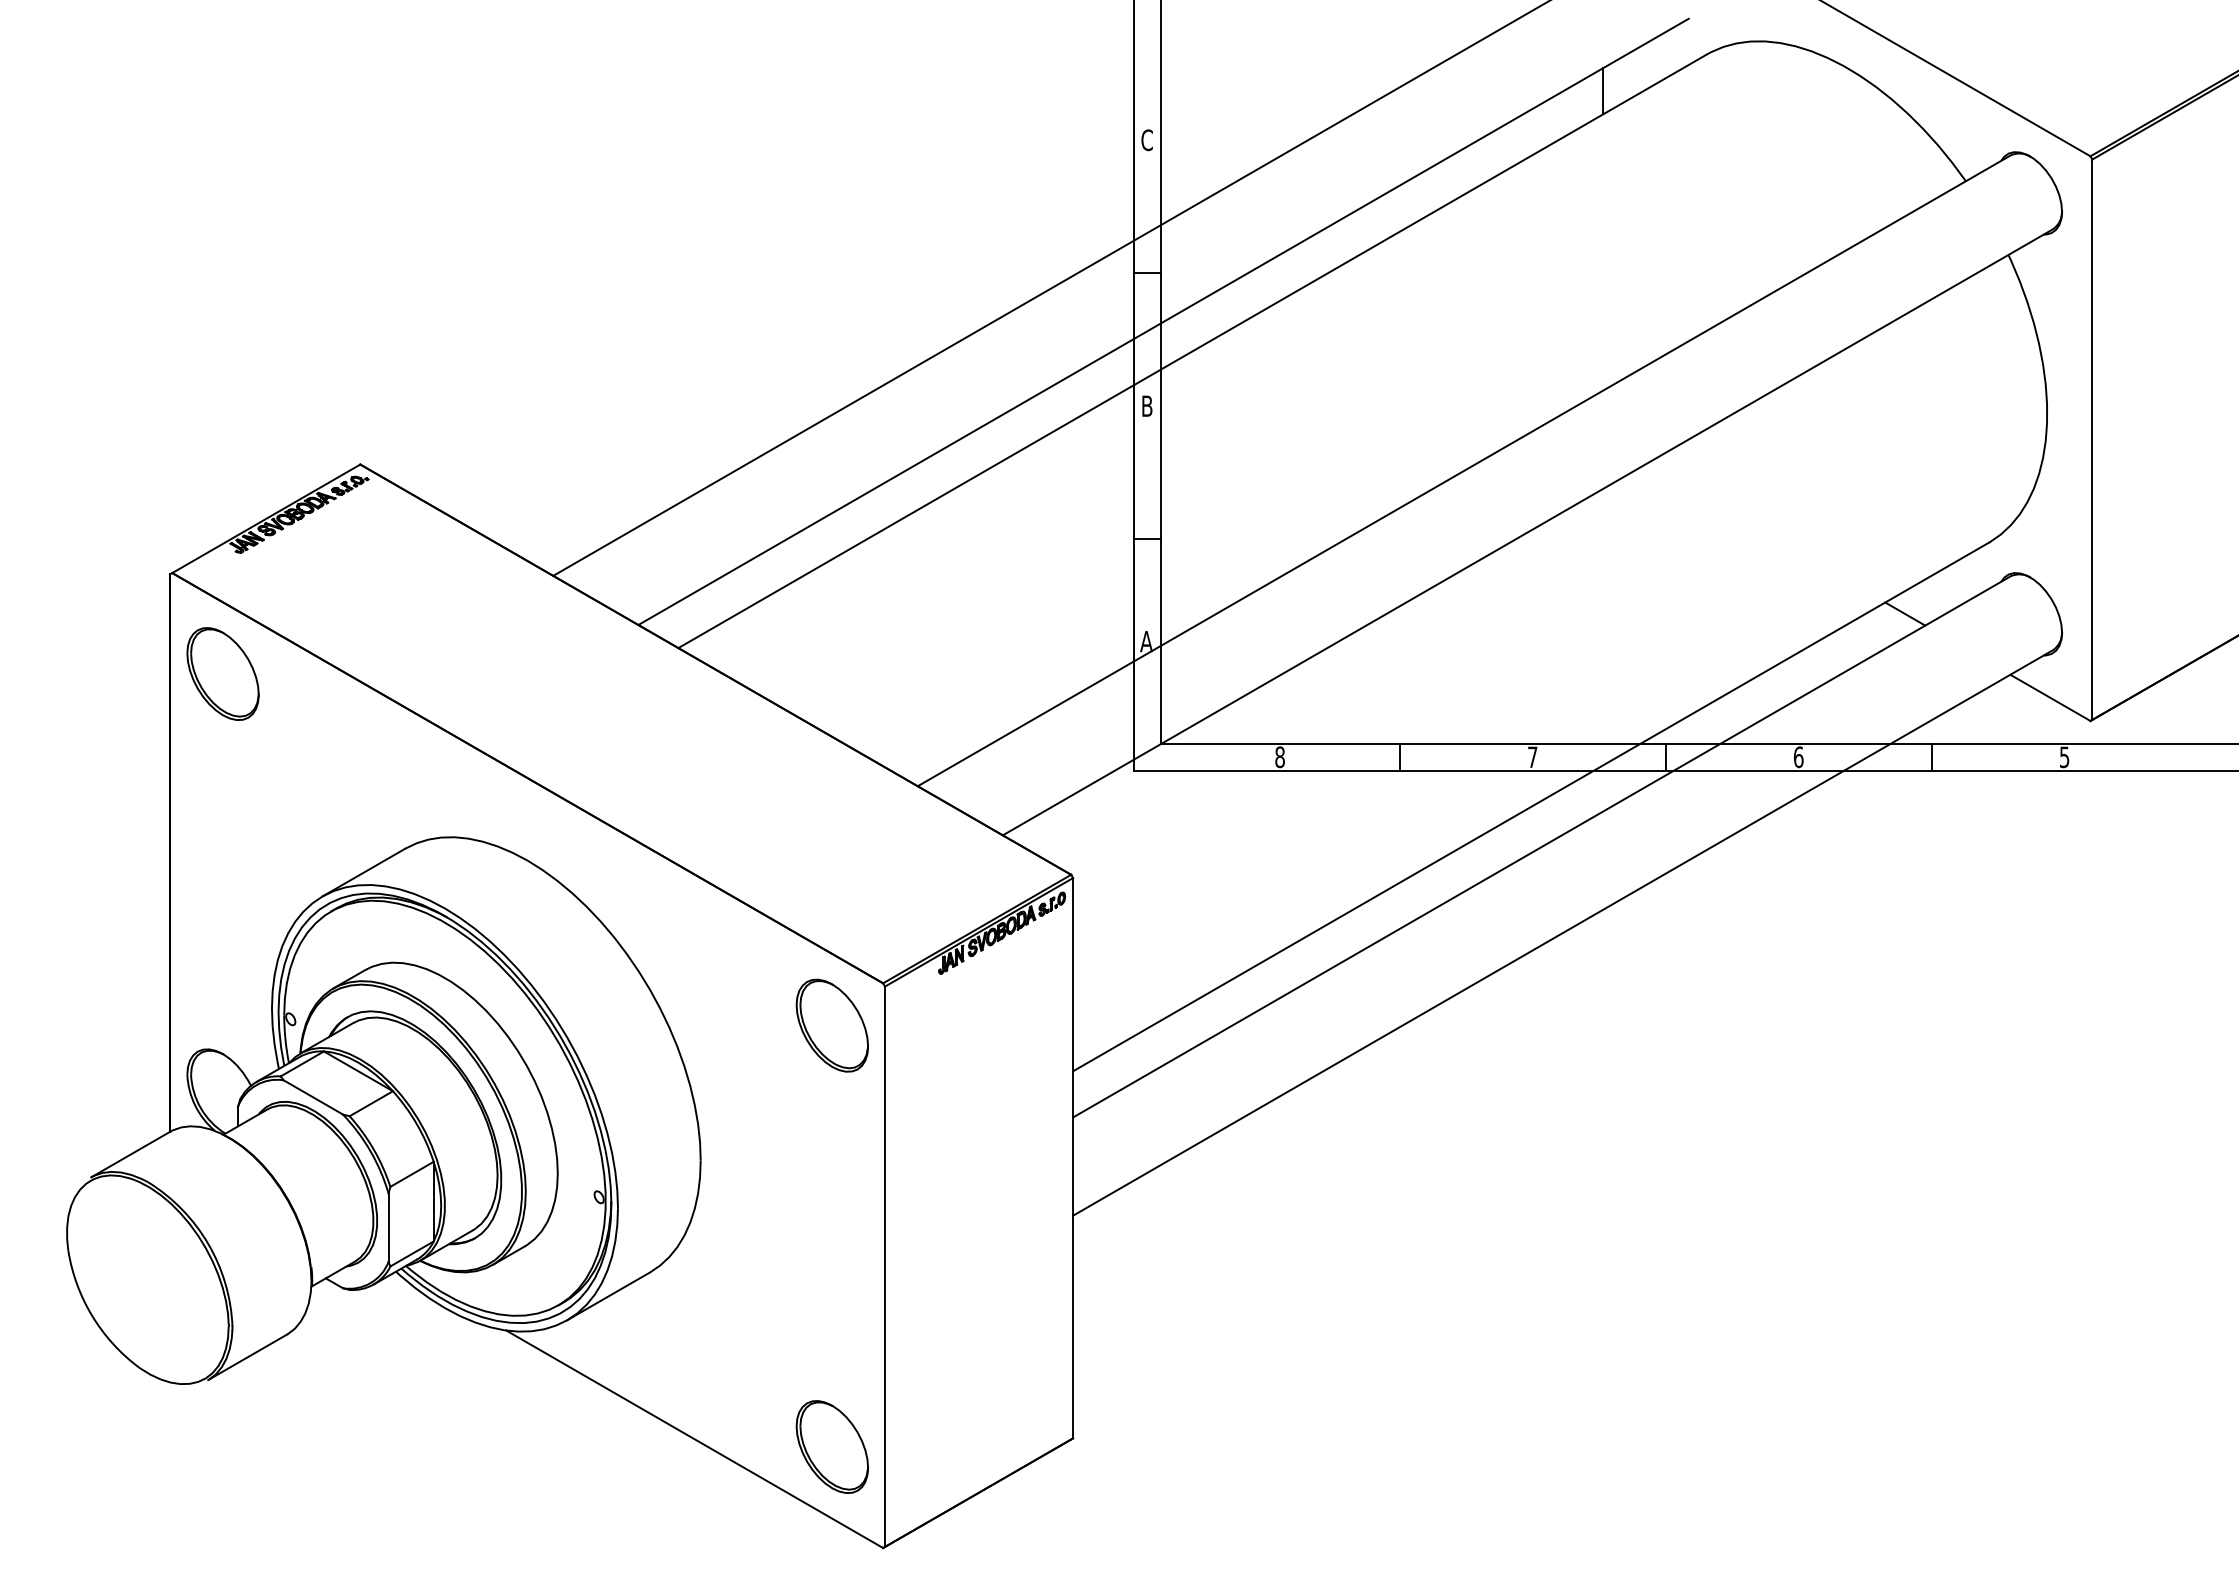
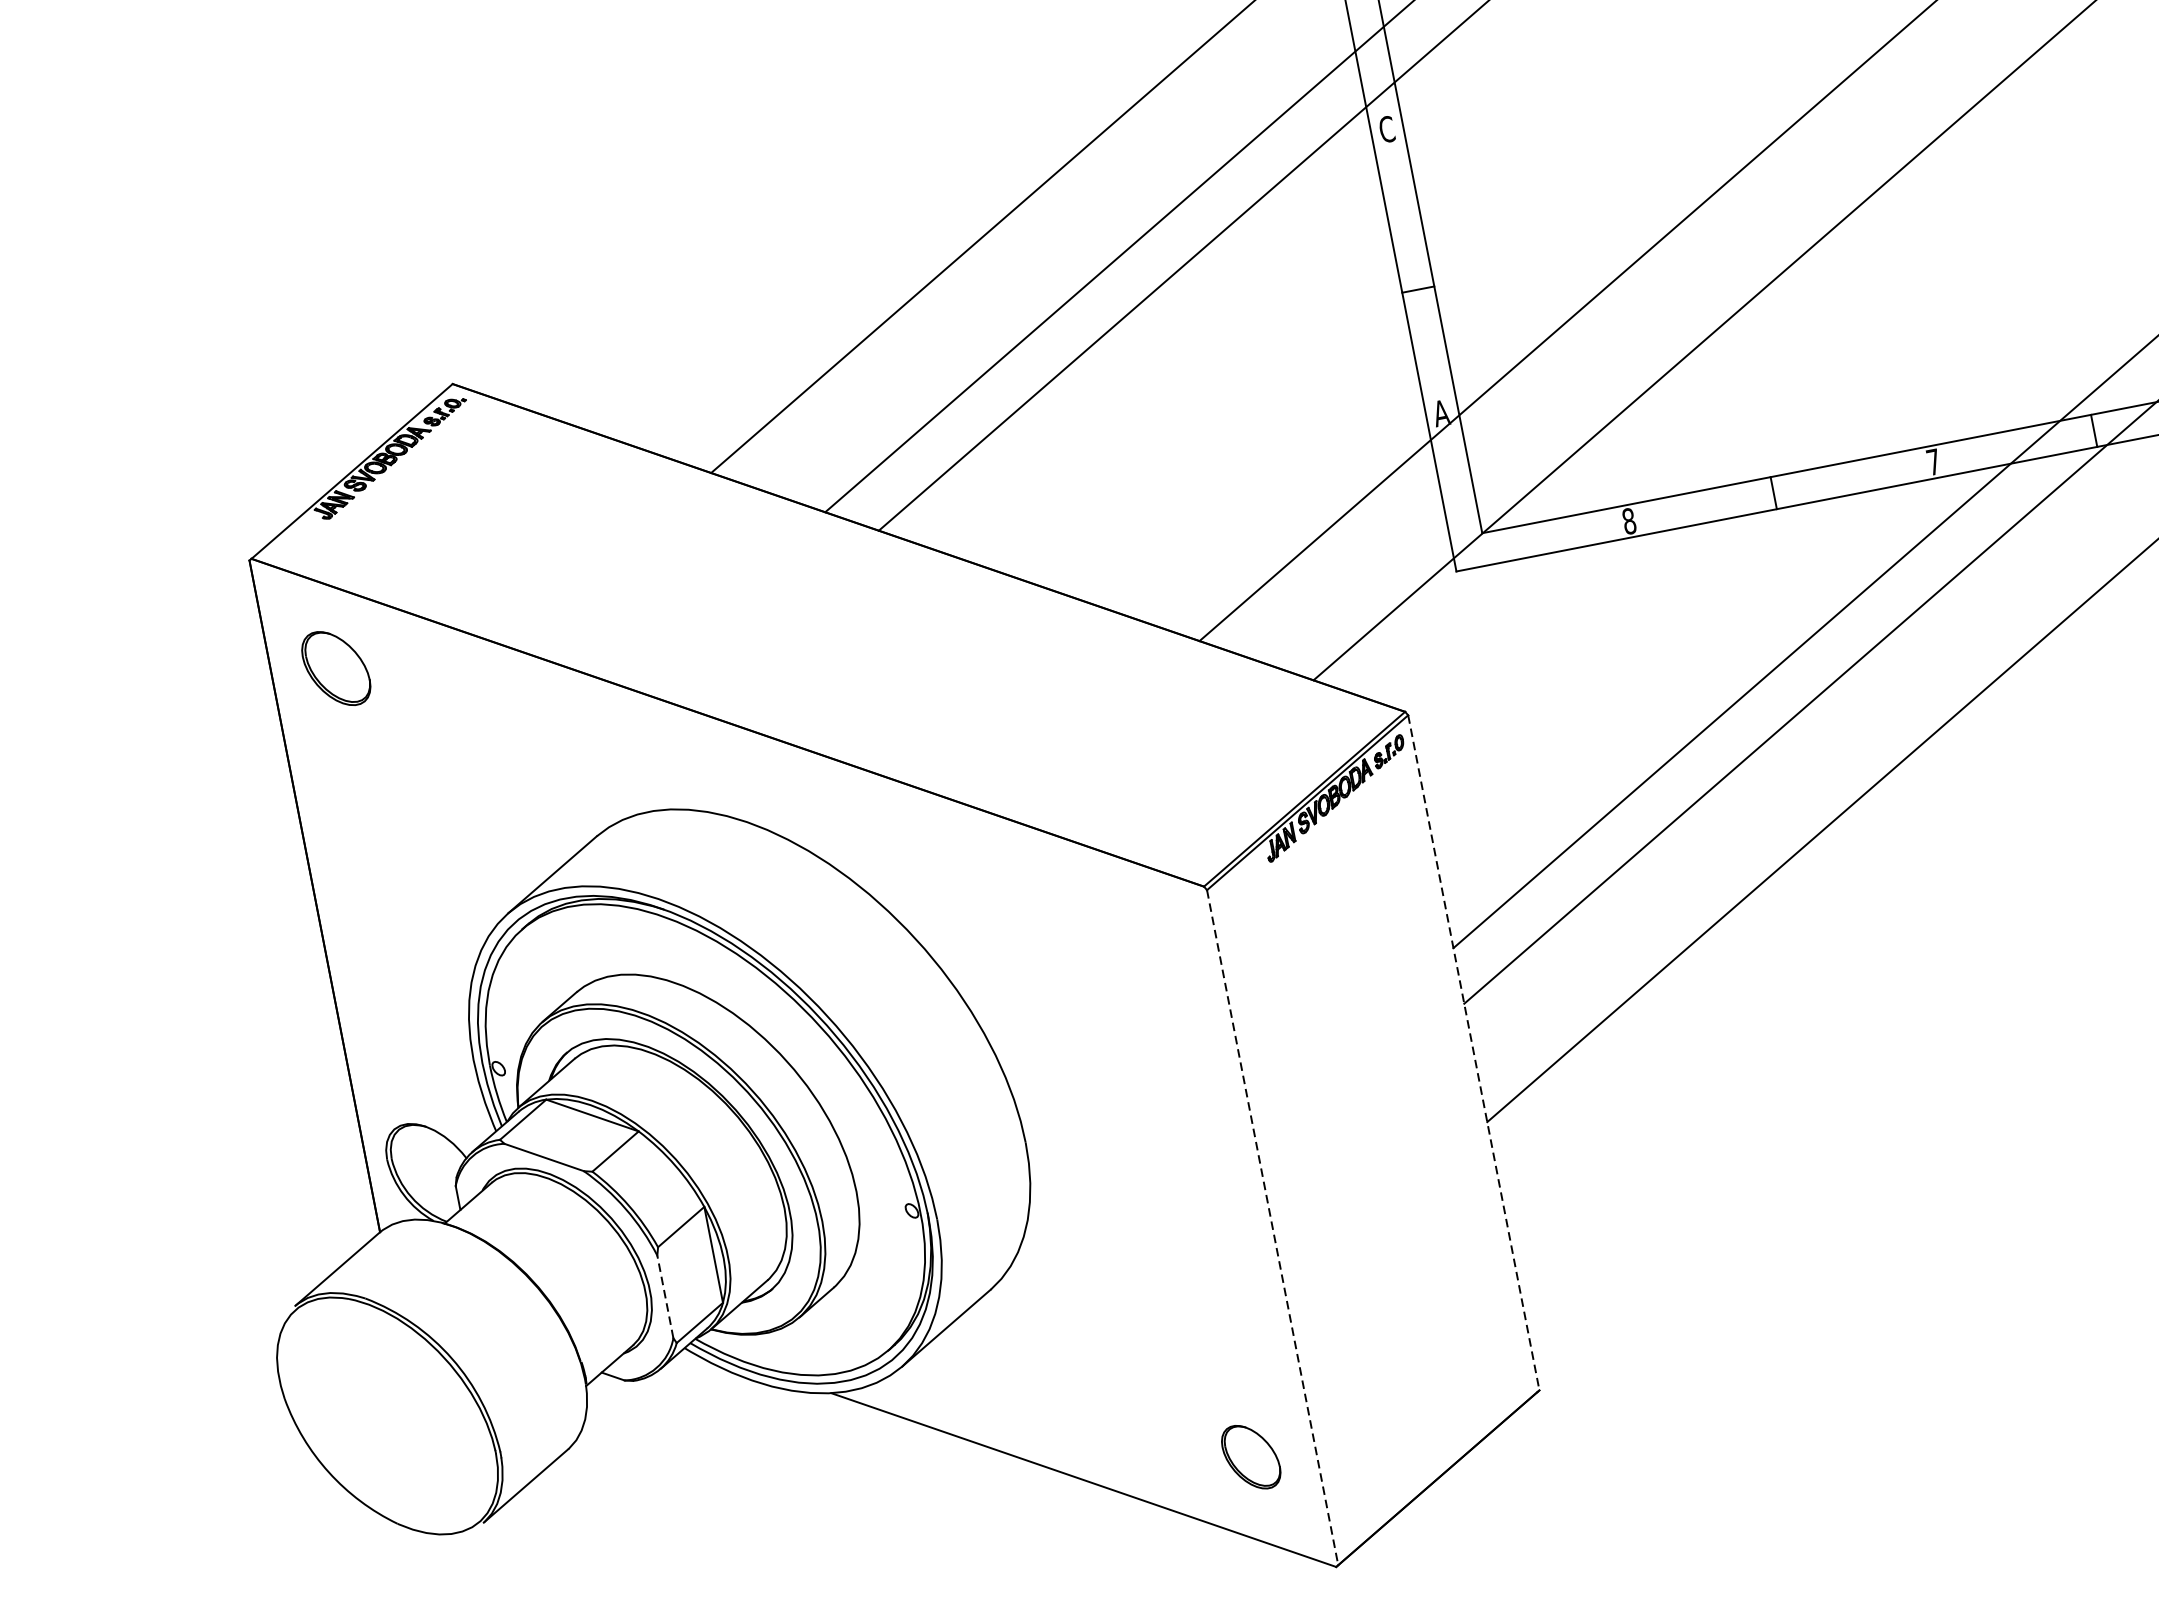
text: (1146, 406) -> (1386, 130), B -> C
part: (222, 673) -> (335, 668), size x0.7
part: (831, 1025) -> (1151, 949), removed
line: (1073, 1158) -> (1474, 1053), solid -> dashed
line: (388, 1227) -> (665, 1296), solid -> dashed
line: (885, 1267) -> (1273, 1228), solid -> dashed
part: (831, 1446) -> (1250, 1456), size x0.6

